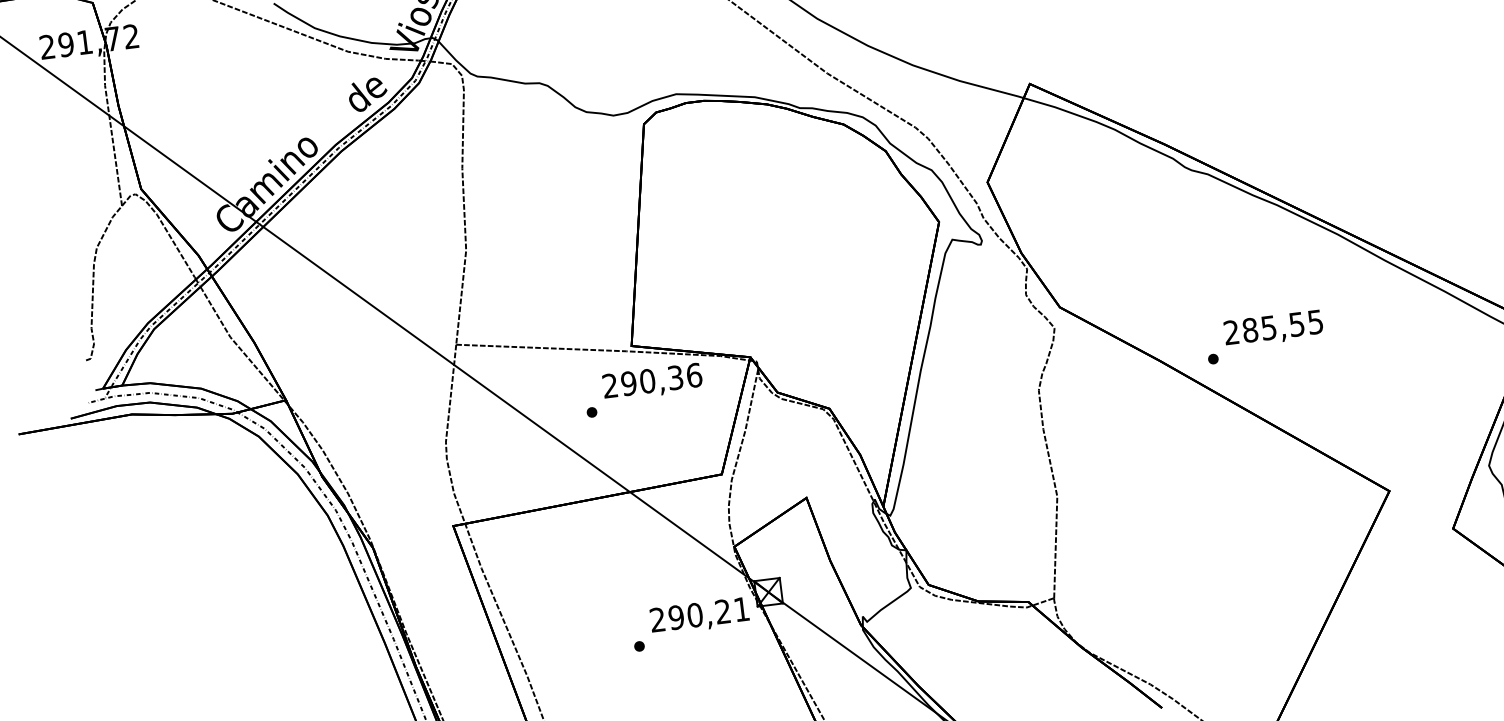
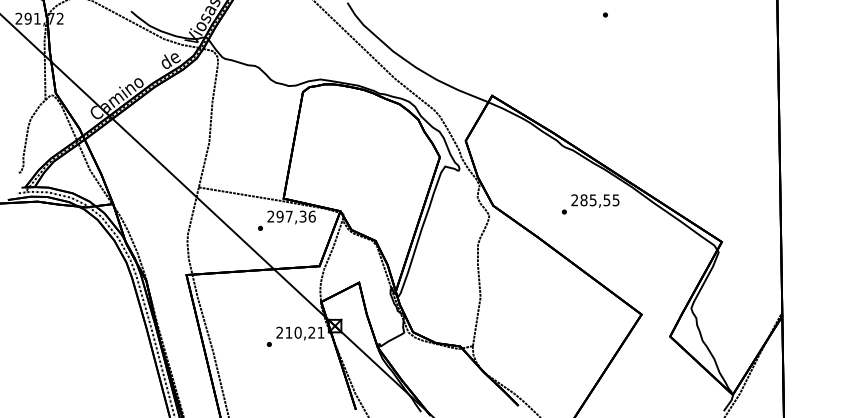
text: (1264, 337) -> (590, 204), moved
text: (645, 381) -> (288, 216), 290,36 -> 297,36
text: (675, 617) -> (288, 332), 290,21 -> 210,21

